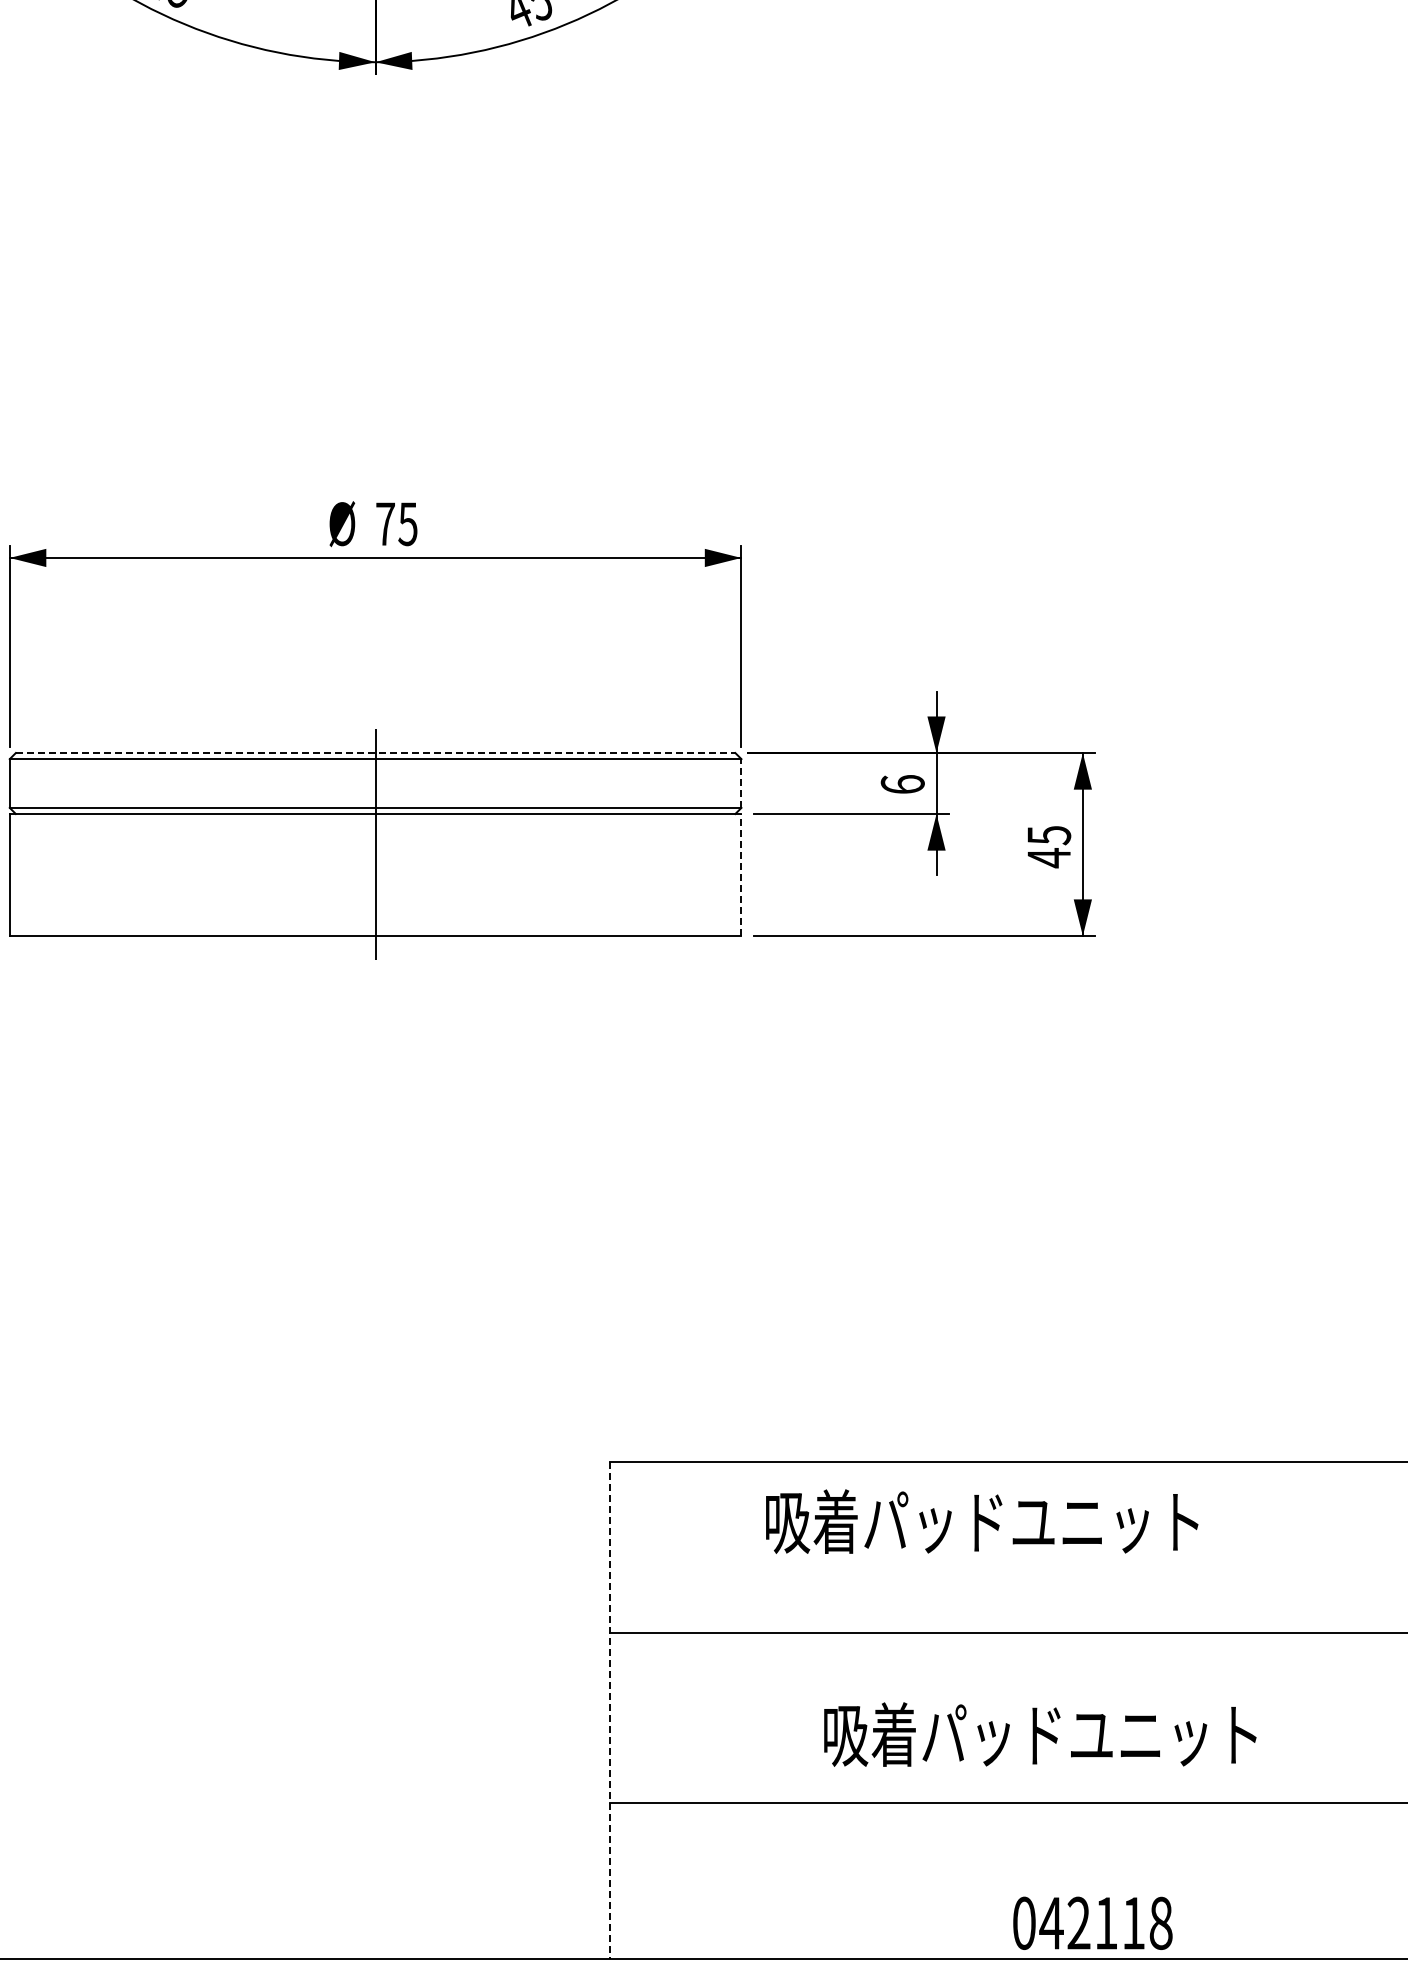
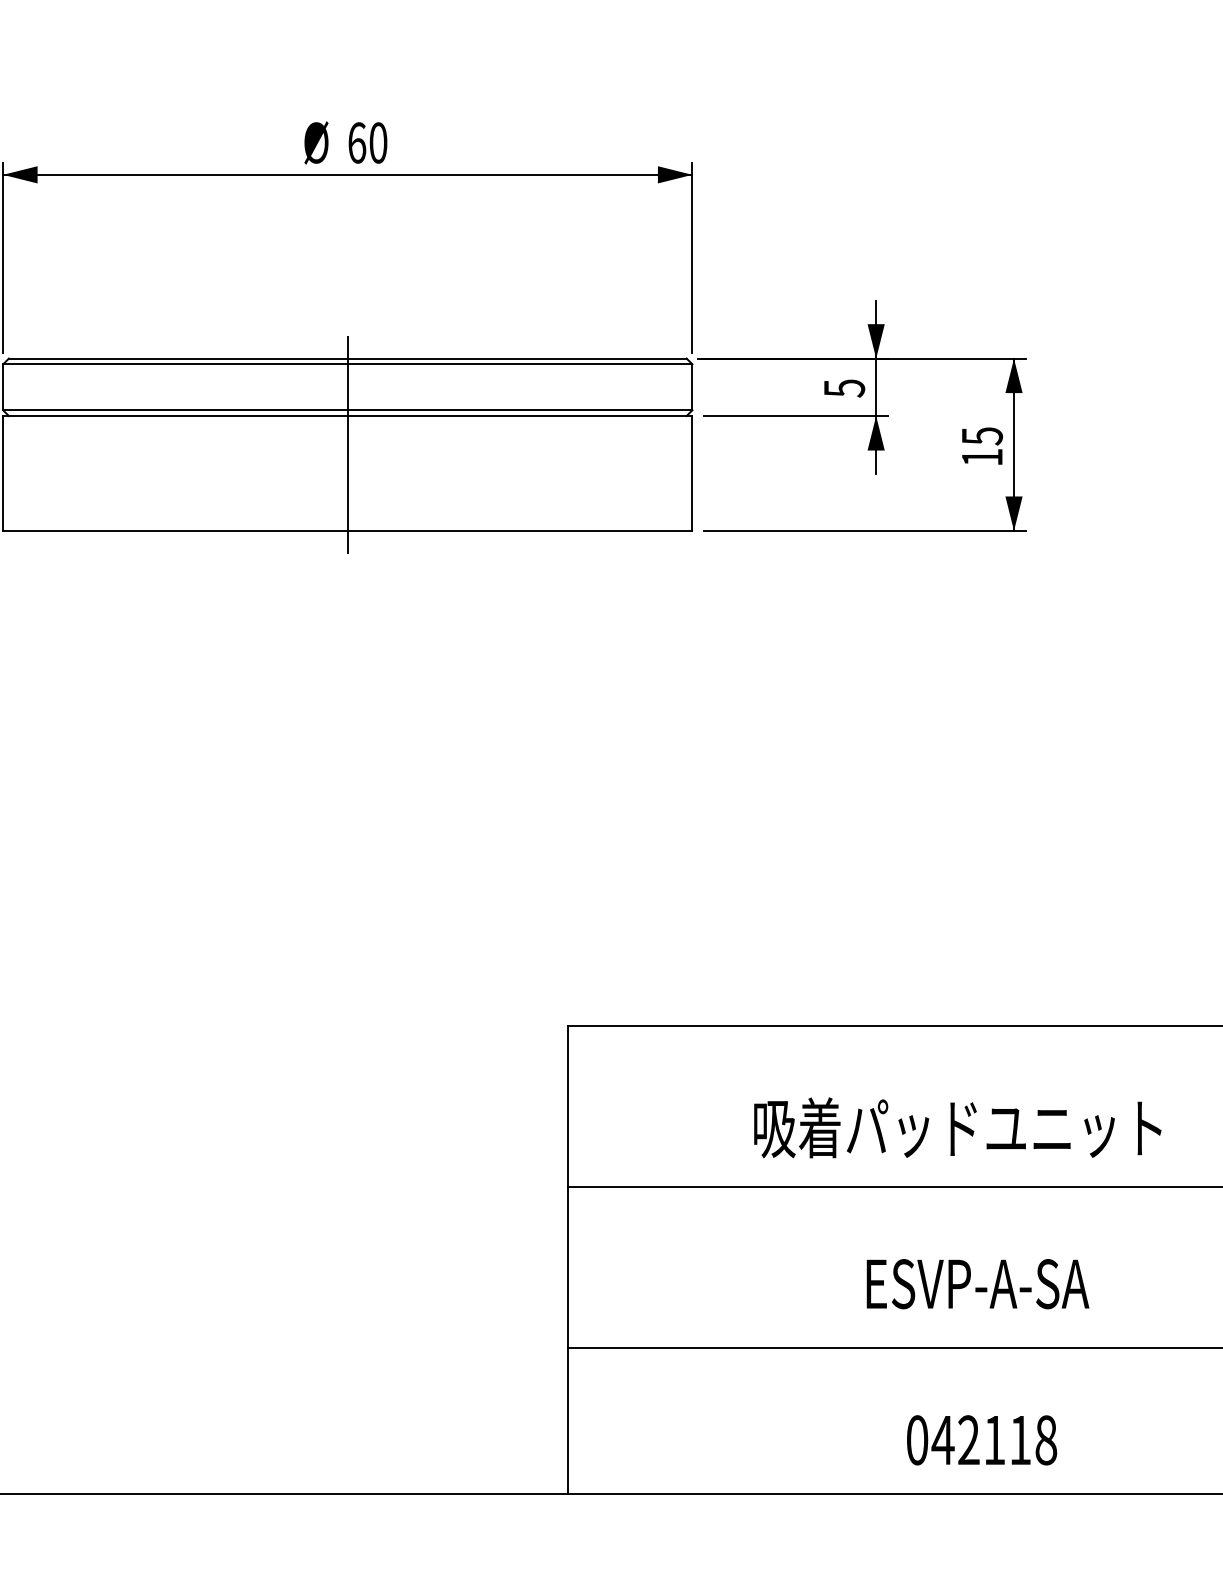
text: (396, 524) -> (367, 143), 75 -> 60
line: (375, 753) -> (347, 359), dashed -> solid
line: (741, 783) -> (692, 387), dashed -> solid
text: (902, 784) -> (844, 388), 6 -> 5
text: (1048, 858) -> (981, 457), 45 -> 15
line: (741, 874) -> (692, 473), dashed -> solid
text: (982, 1521) -> (958, 1127), moved
line: (609, 1710) -> (568, 1260), dashed -> solid
text: (1040, 1734) -> (974, 1283), 吸着パッドユニット -> ESVP-A-SA
text: (1092, 1922) -> (981, 1439), moved

